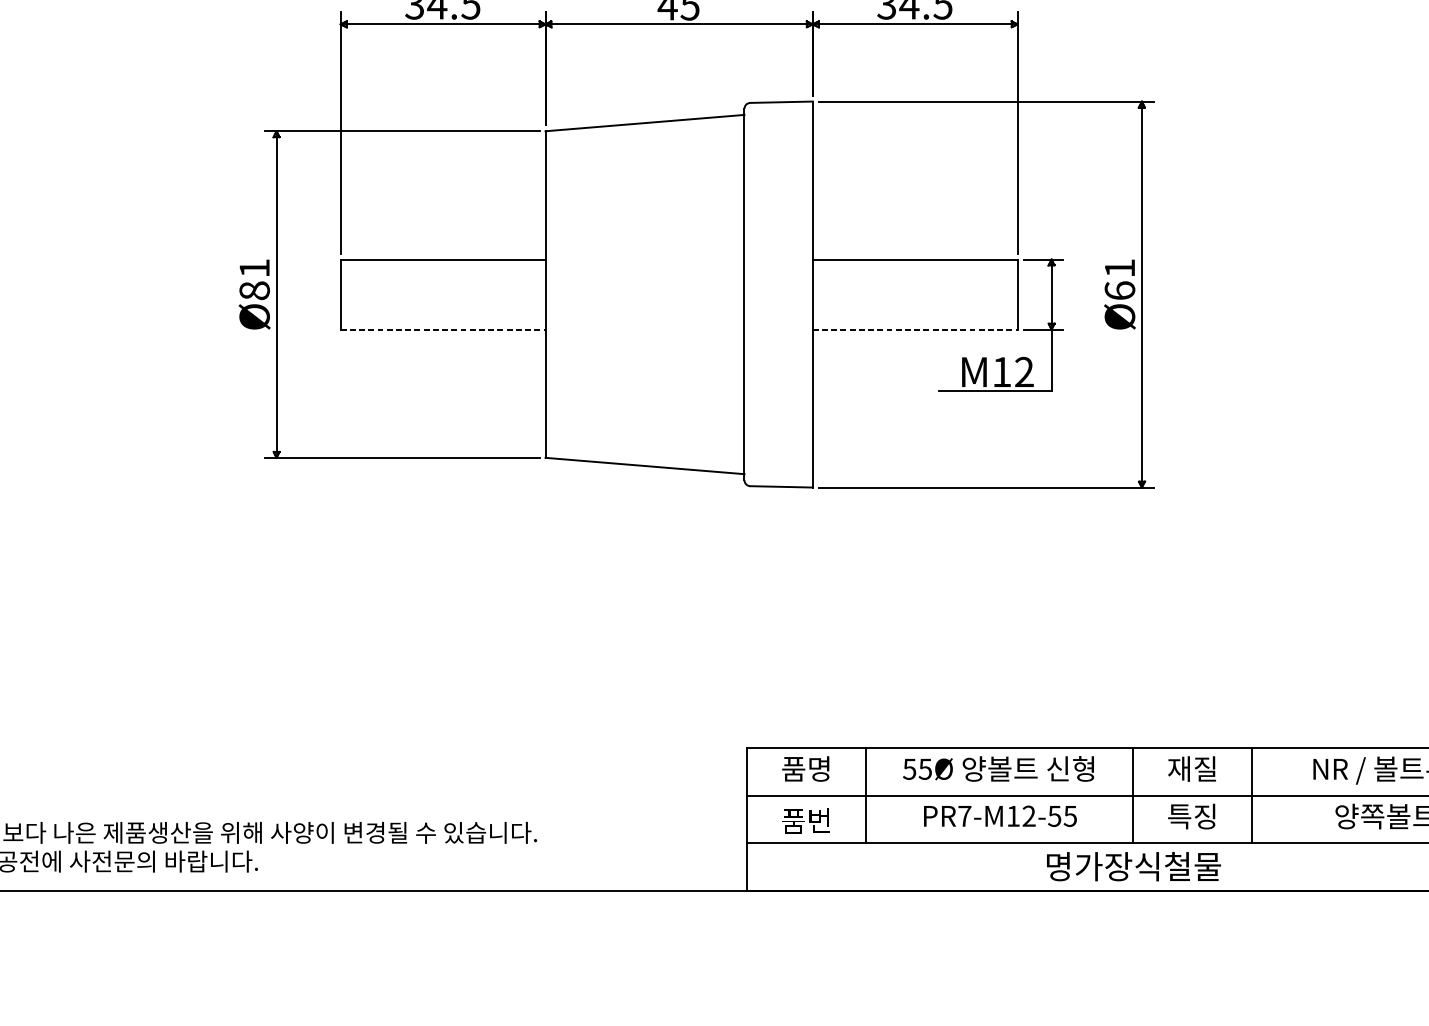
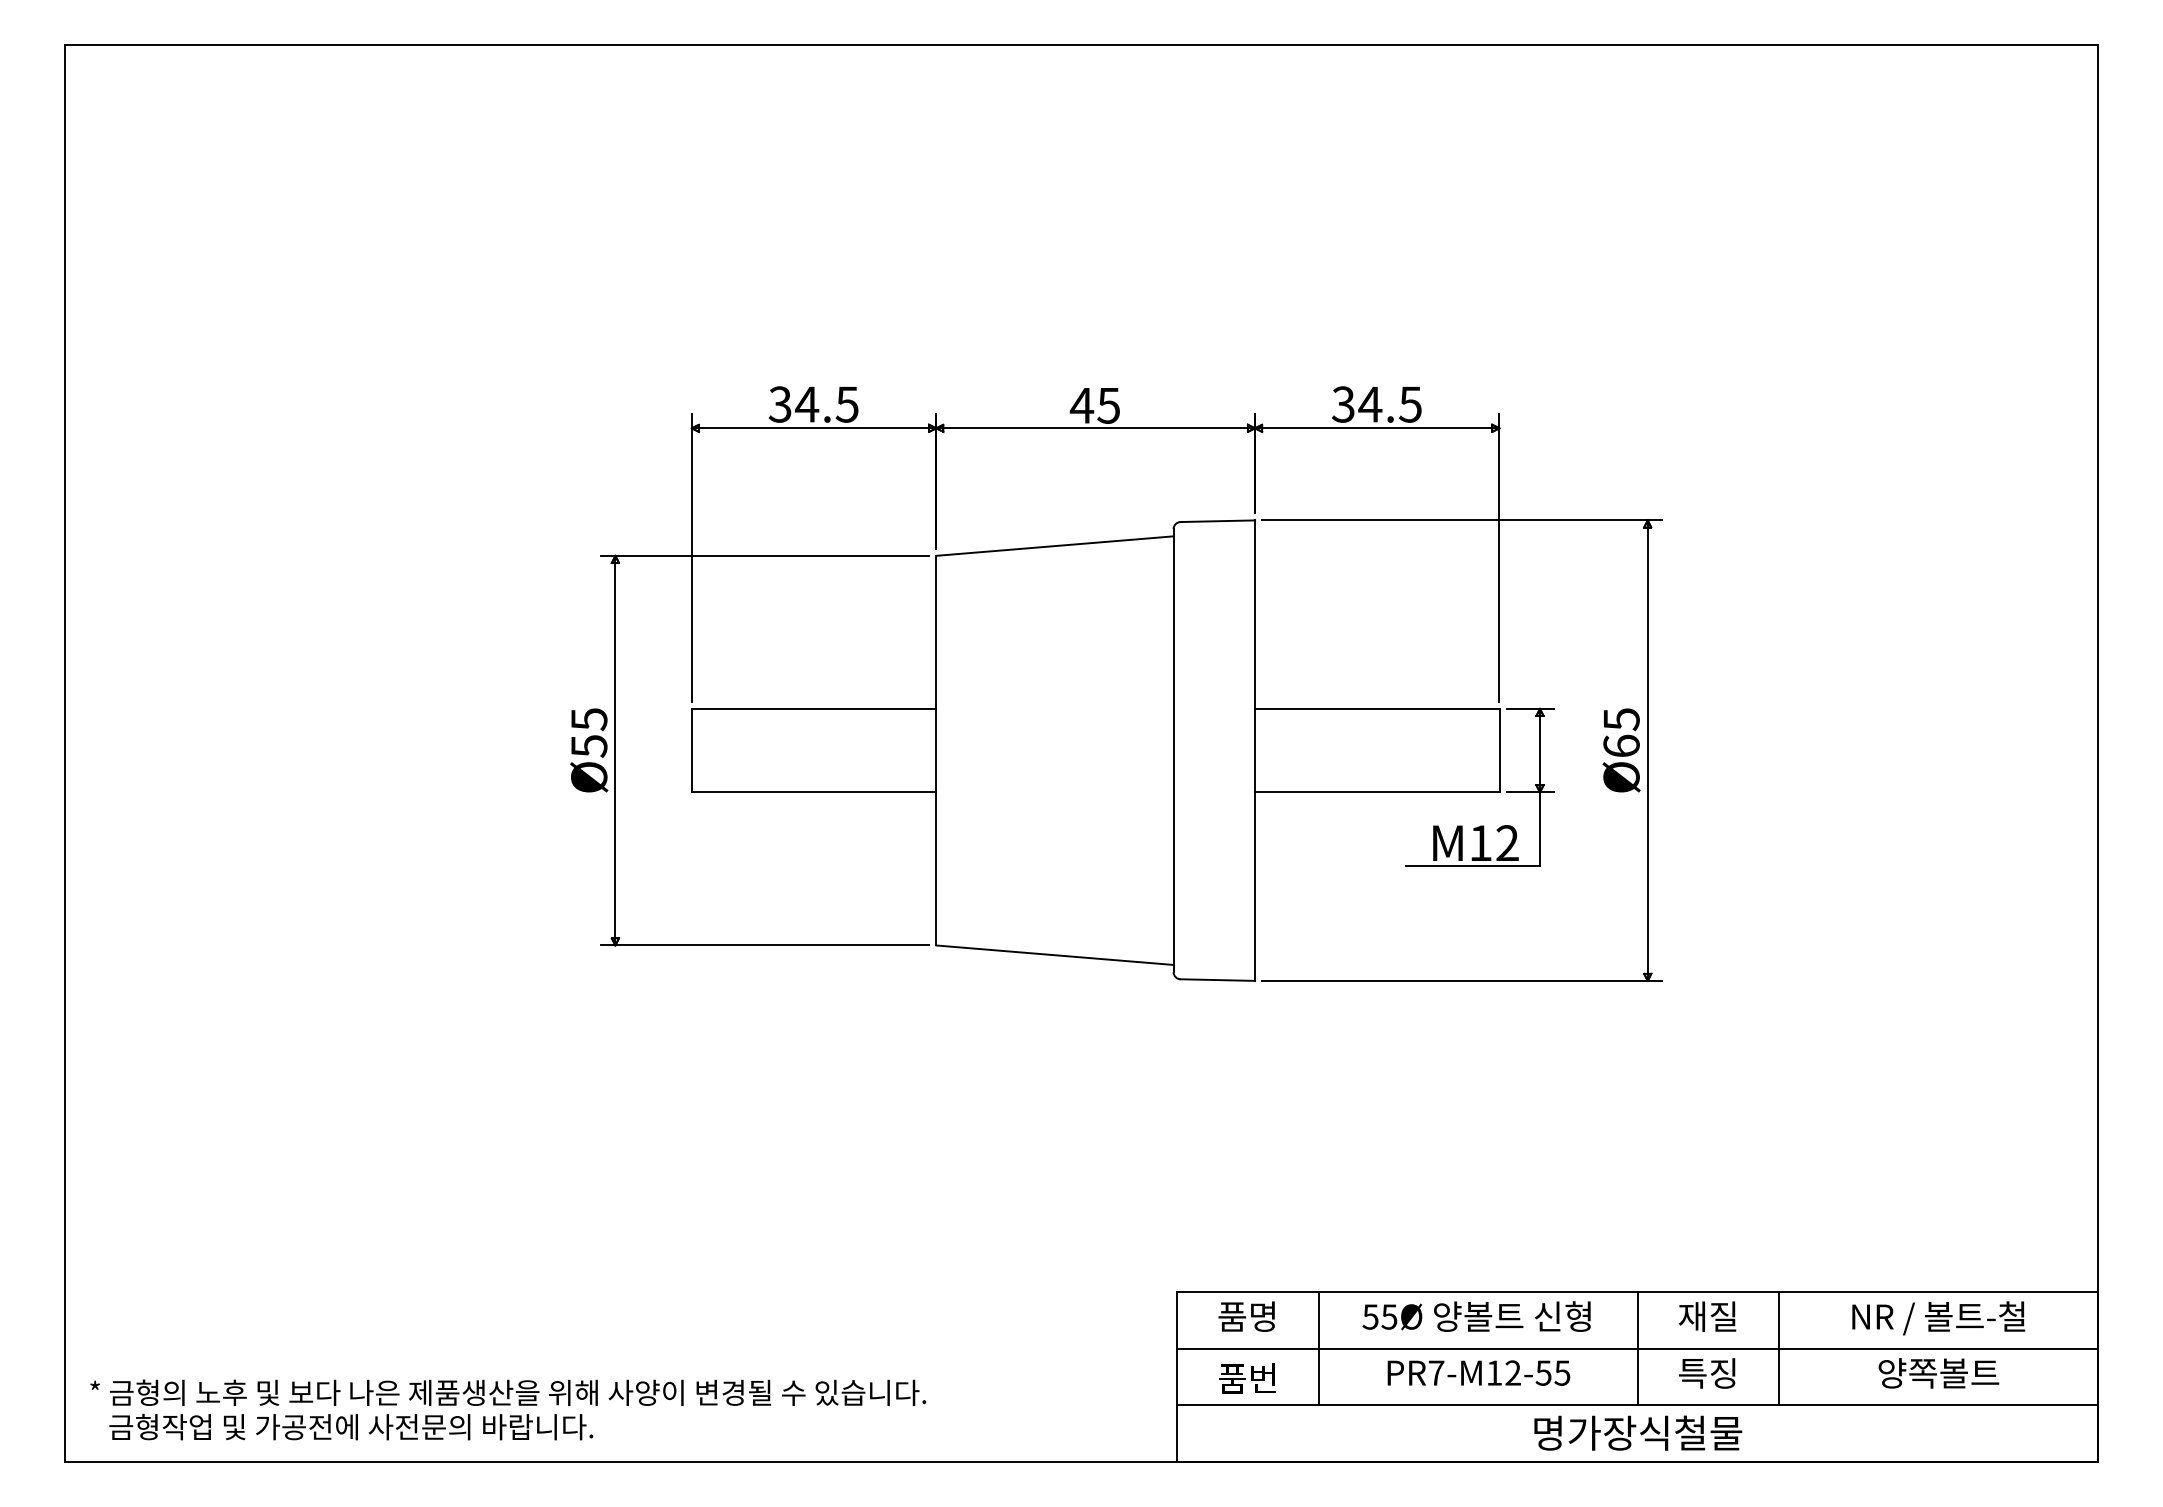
text: (1119, 268) -> (1621, 719), Ø61 -> Ø65
text: (254, 279) -> (589, 732), Ø81 -> Ø55
line: (443, 329) -> (814, 792), dashed -> solid
line: (915, 329) -> (1377, 792), dashed -> solid

